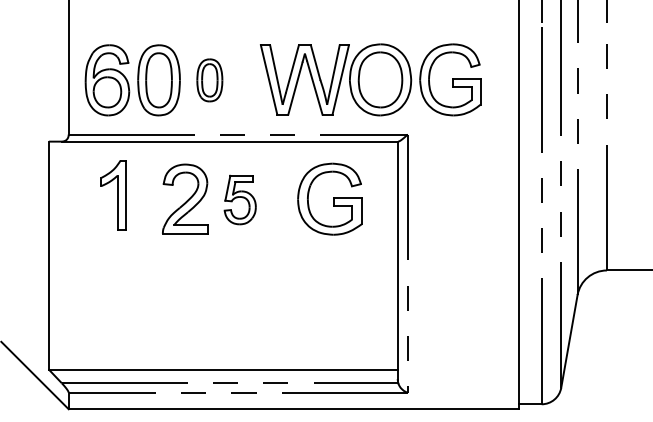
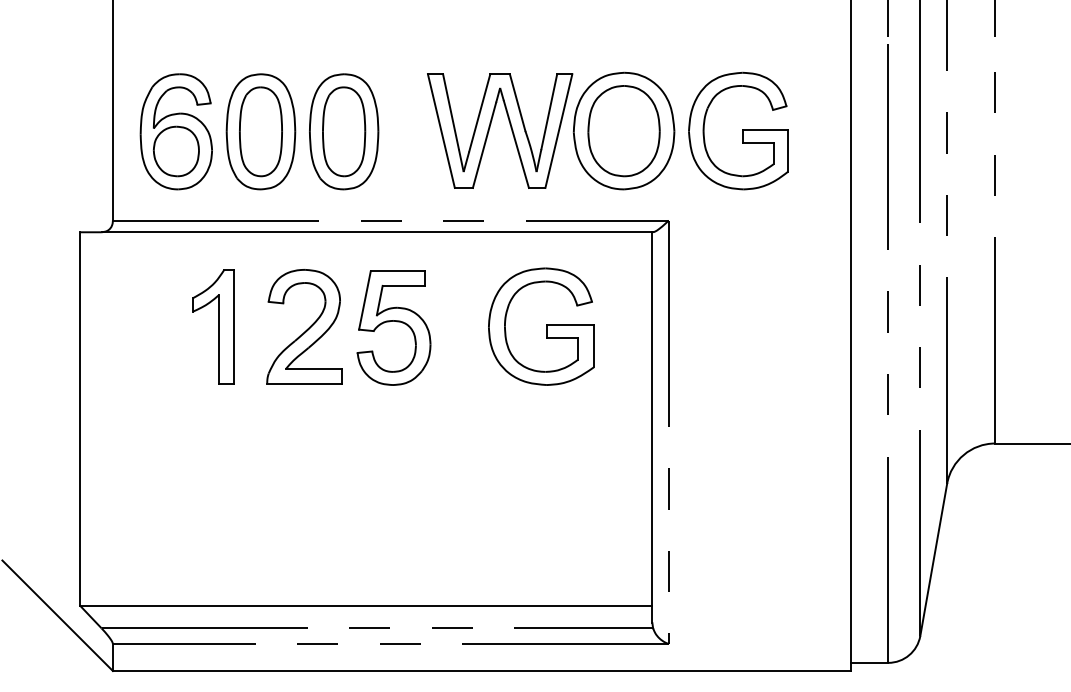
part: (209, 80) -> (343, 132), size x1.67
part: (113, 195) -> (212, 327), moved
part: (240, 199) -> (394, 327), size x1.43

